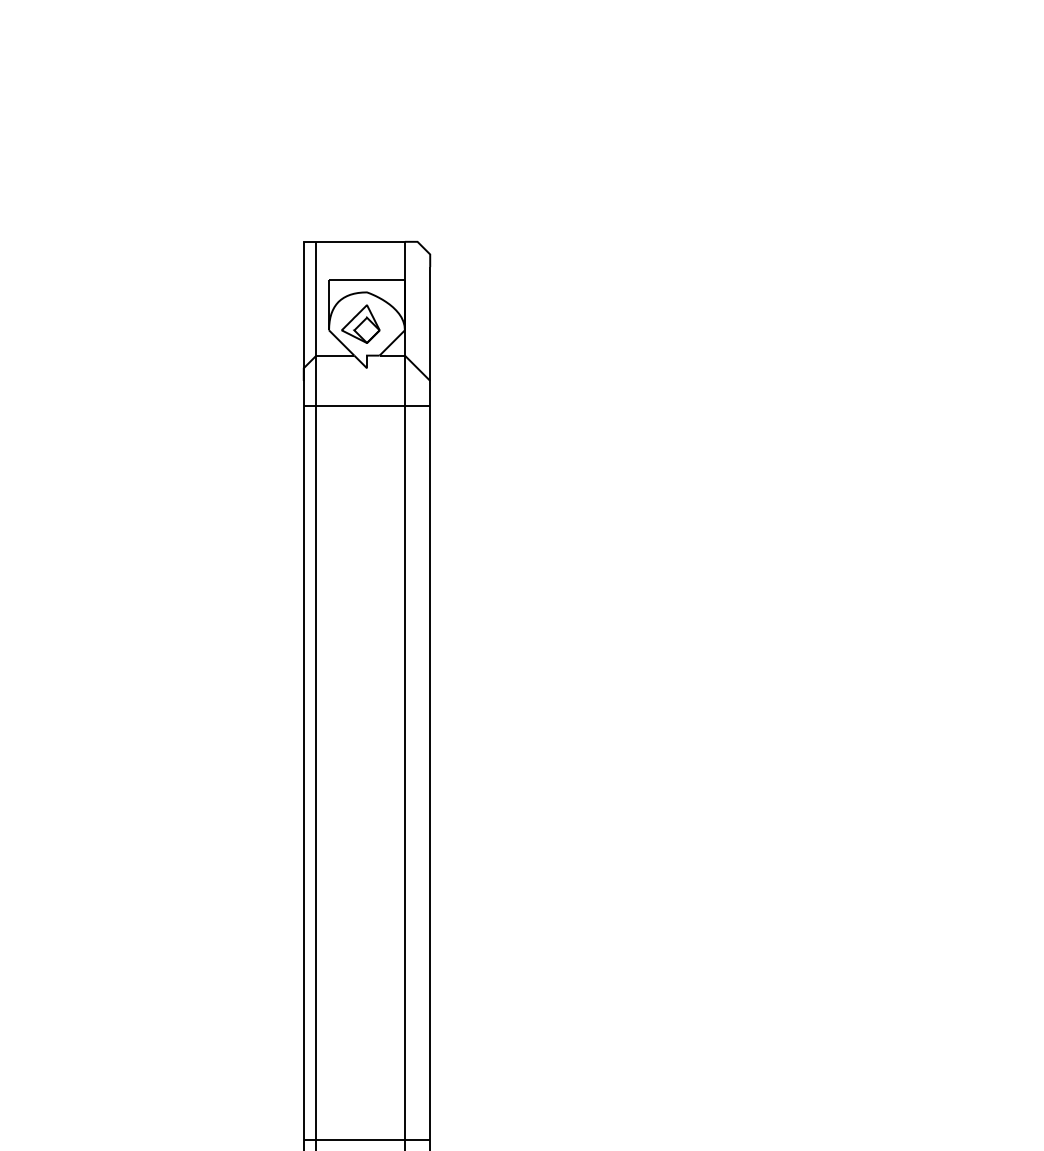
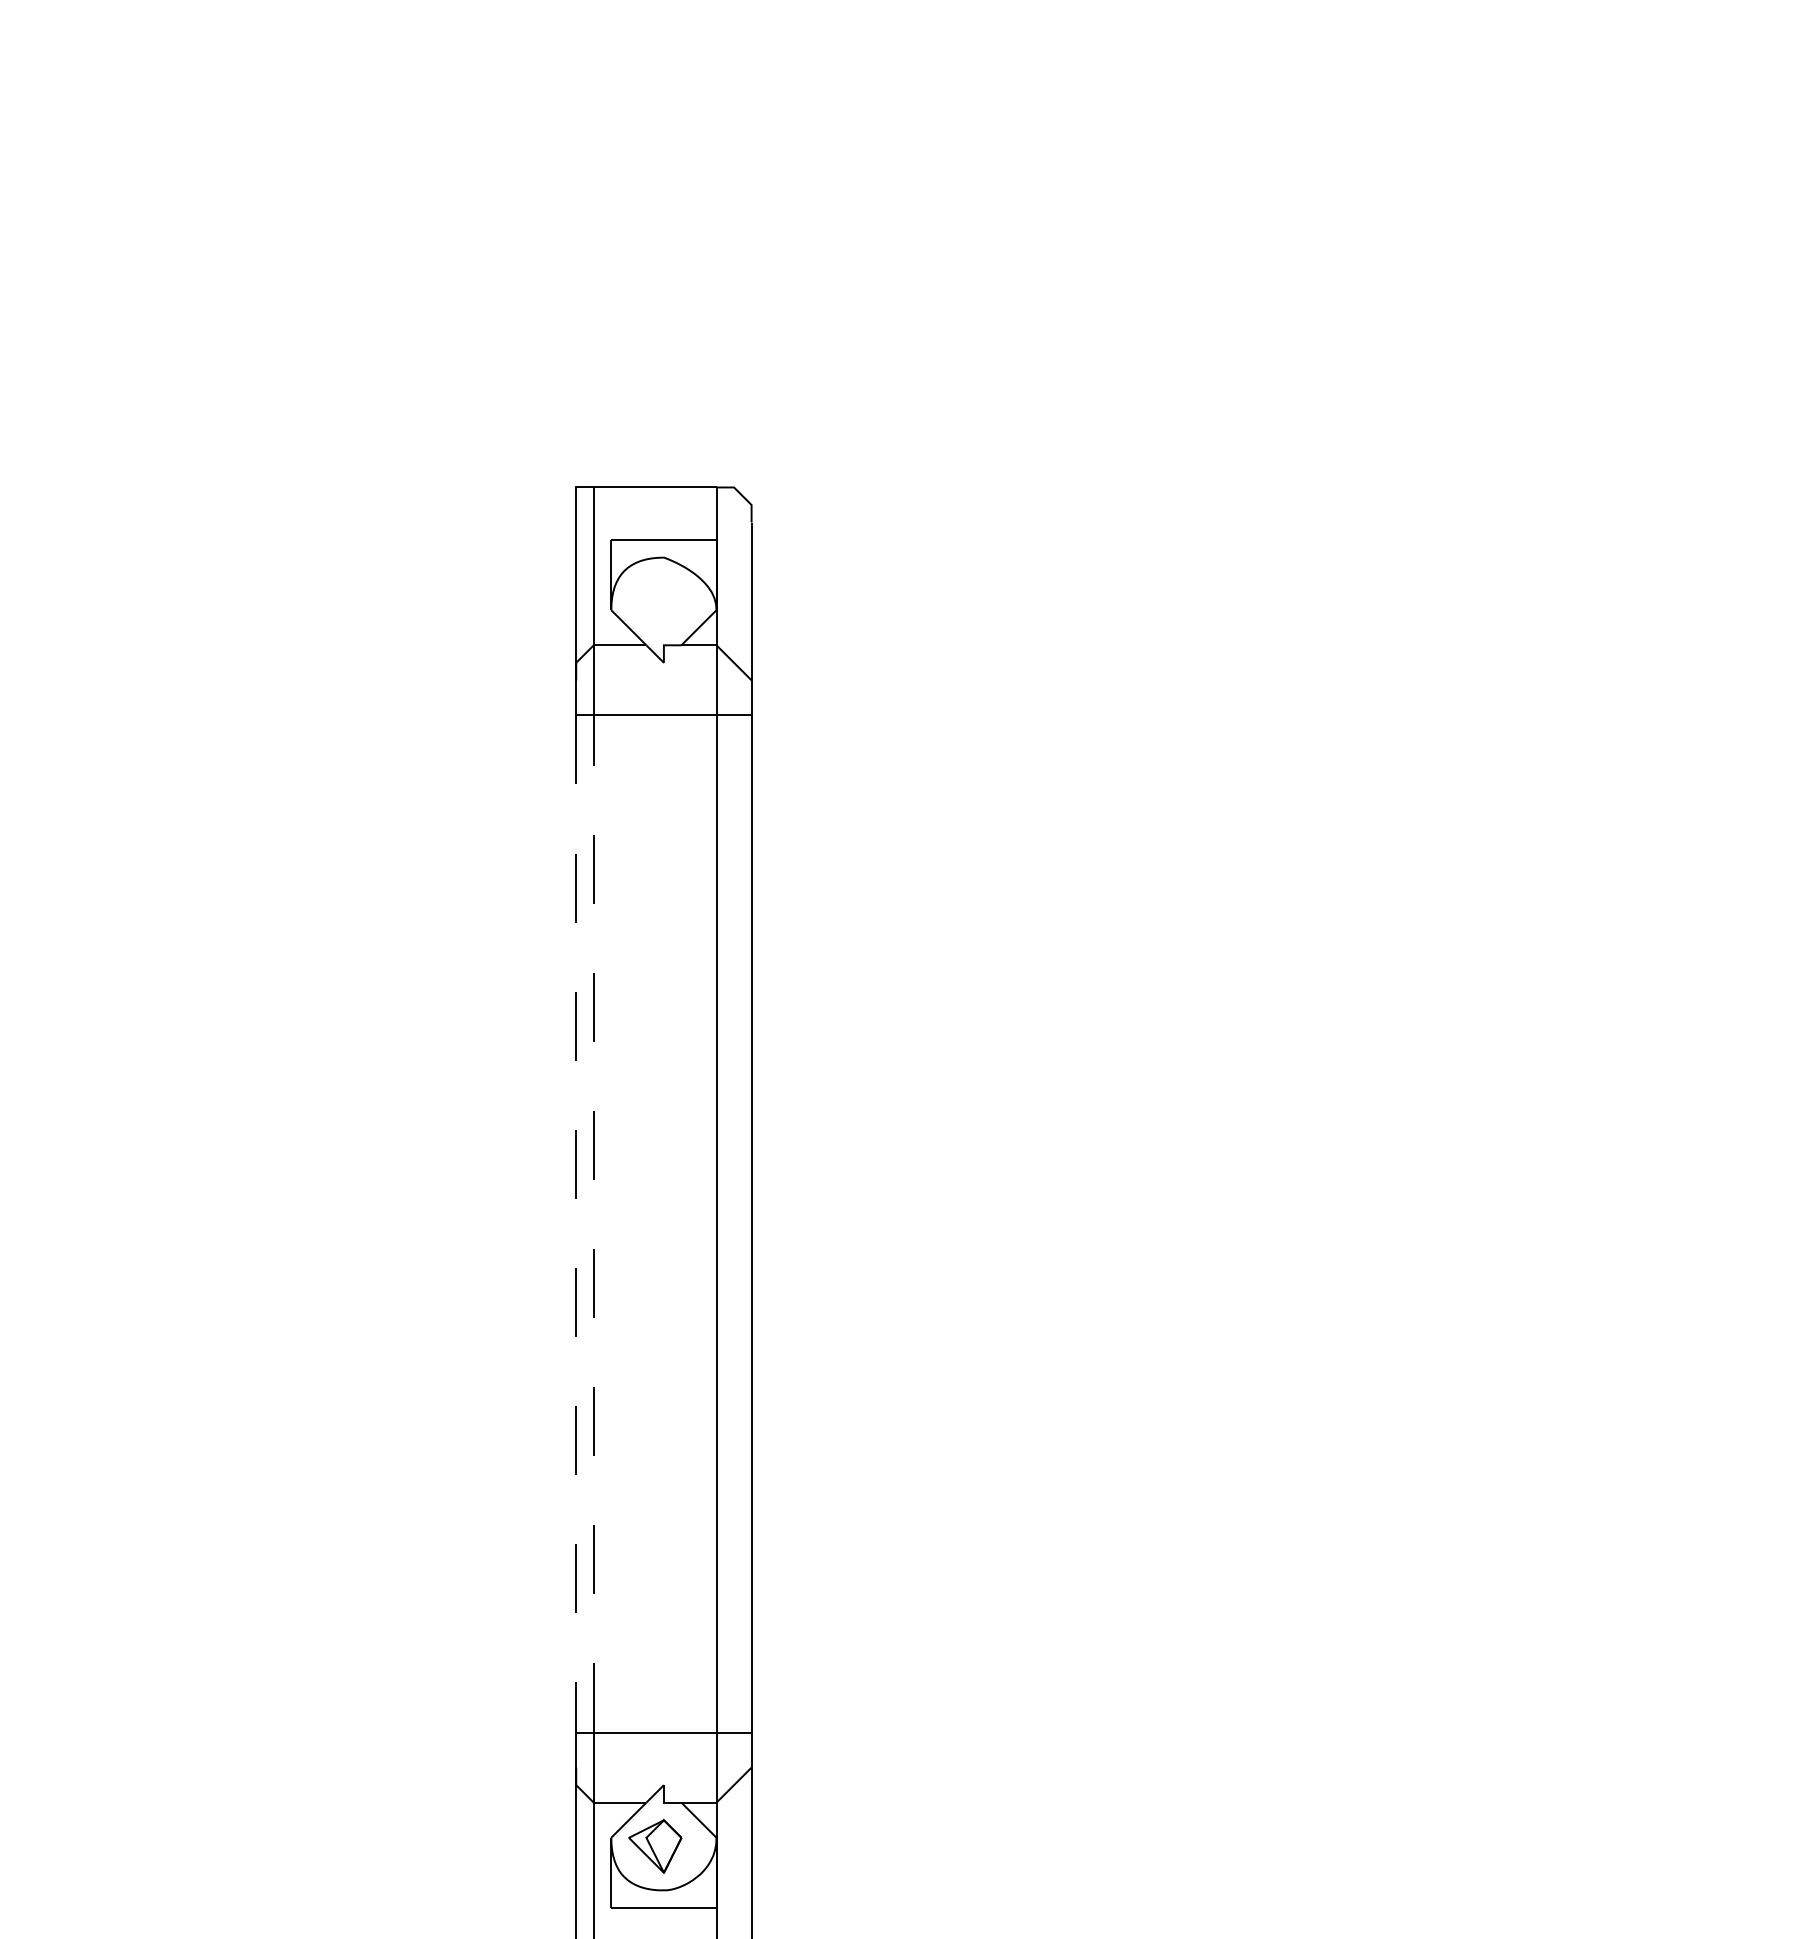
part: (360, 324) -> (655, 601), removed
line: (303, 772) -> (576, 1223), solid -> dashed
line: (316, 772) -> (593, 1223), solid -> dashed

